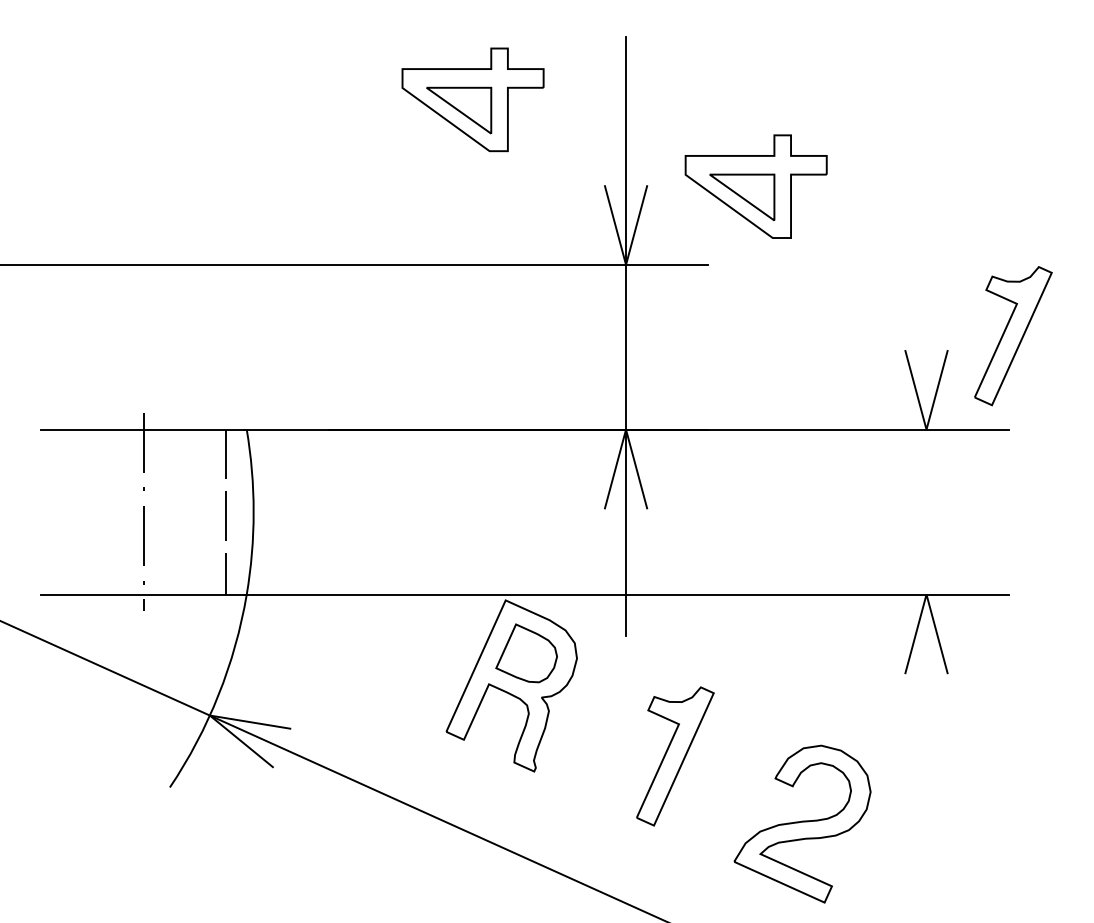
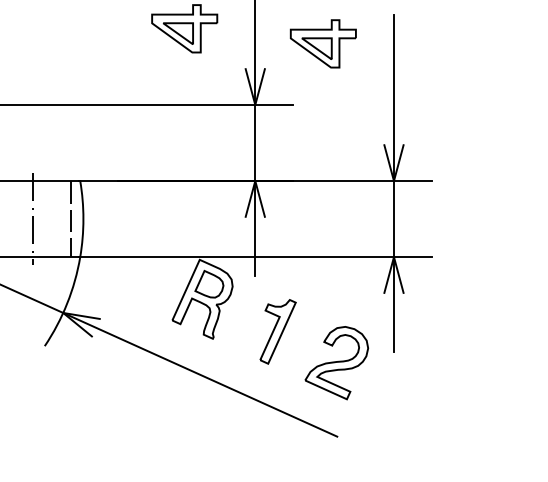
part: (754, 185) -> (322, 43), moved
part: (1012, 335) -> (433, 137), removed
line: (925, 435) -> (393, 183), added

